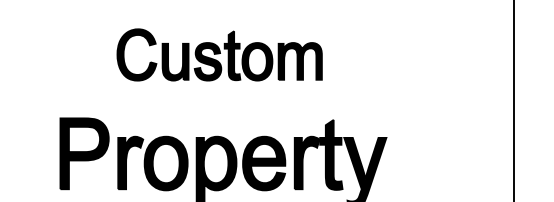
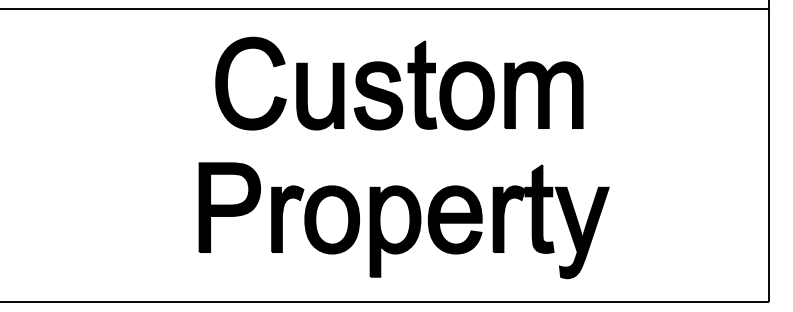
part: (219, 54) -> (399, 83), size x1.43

